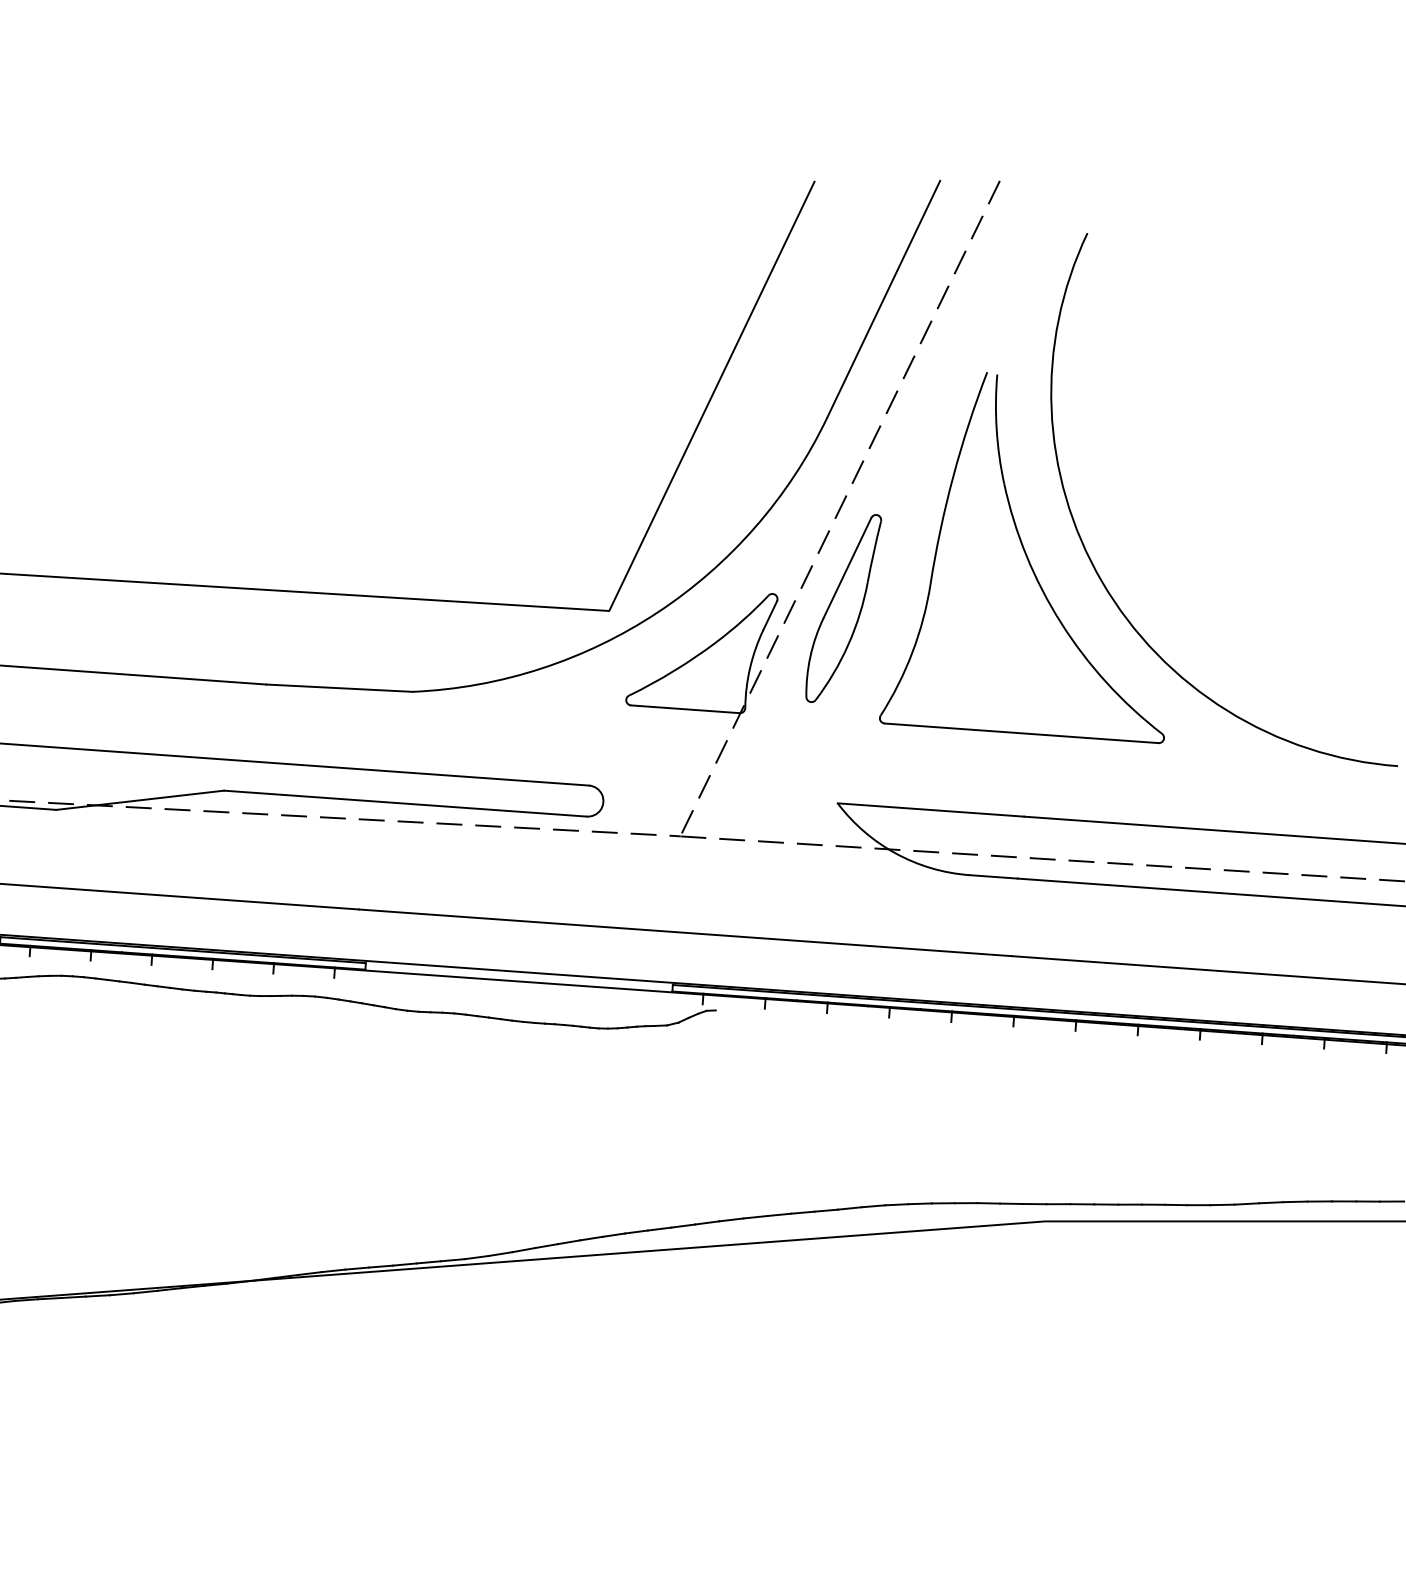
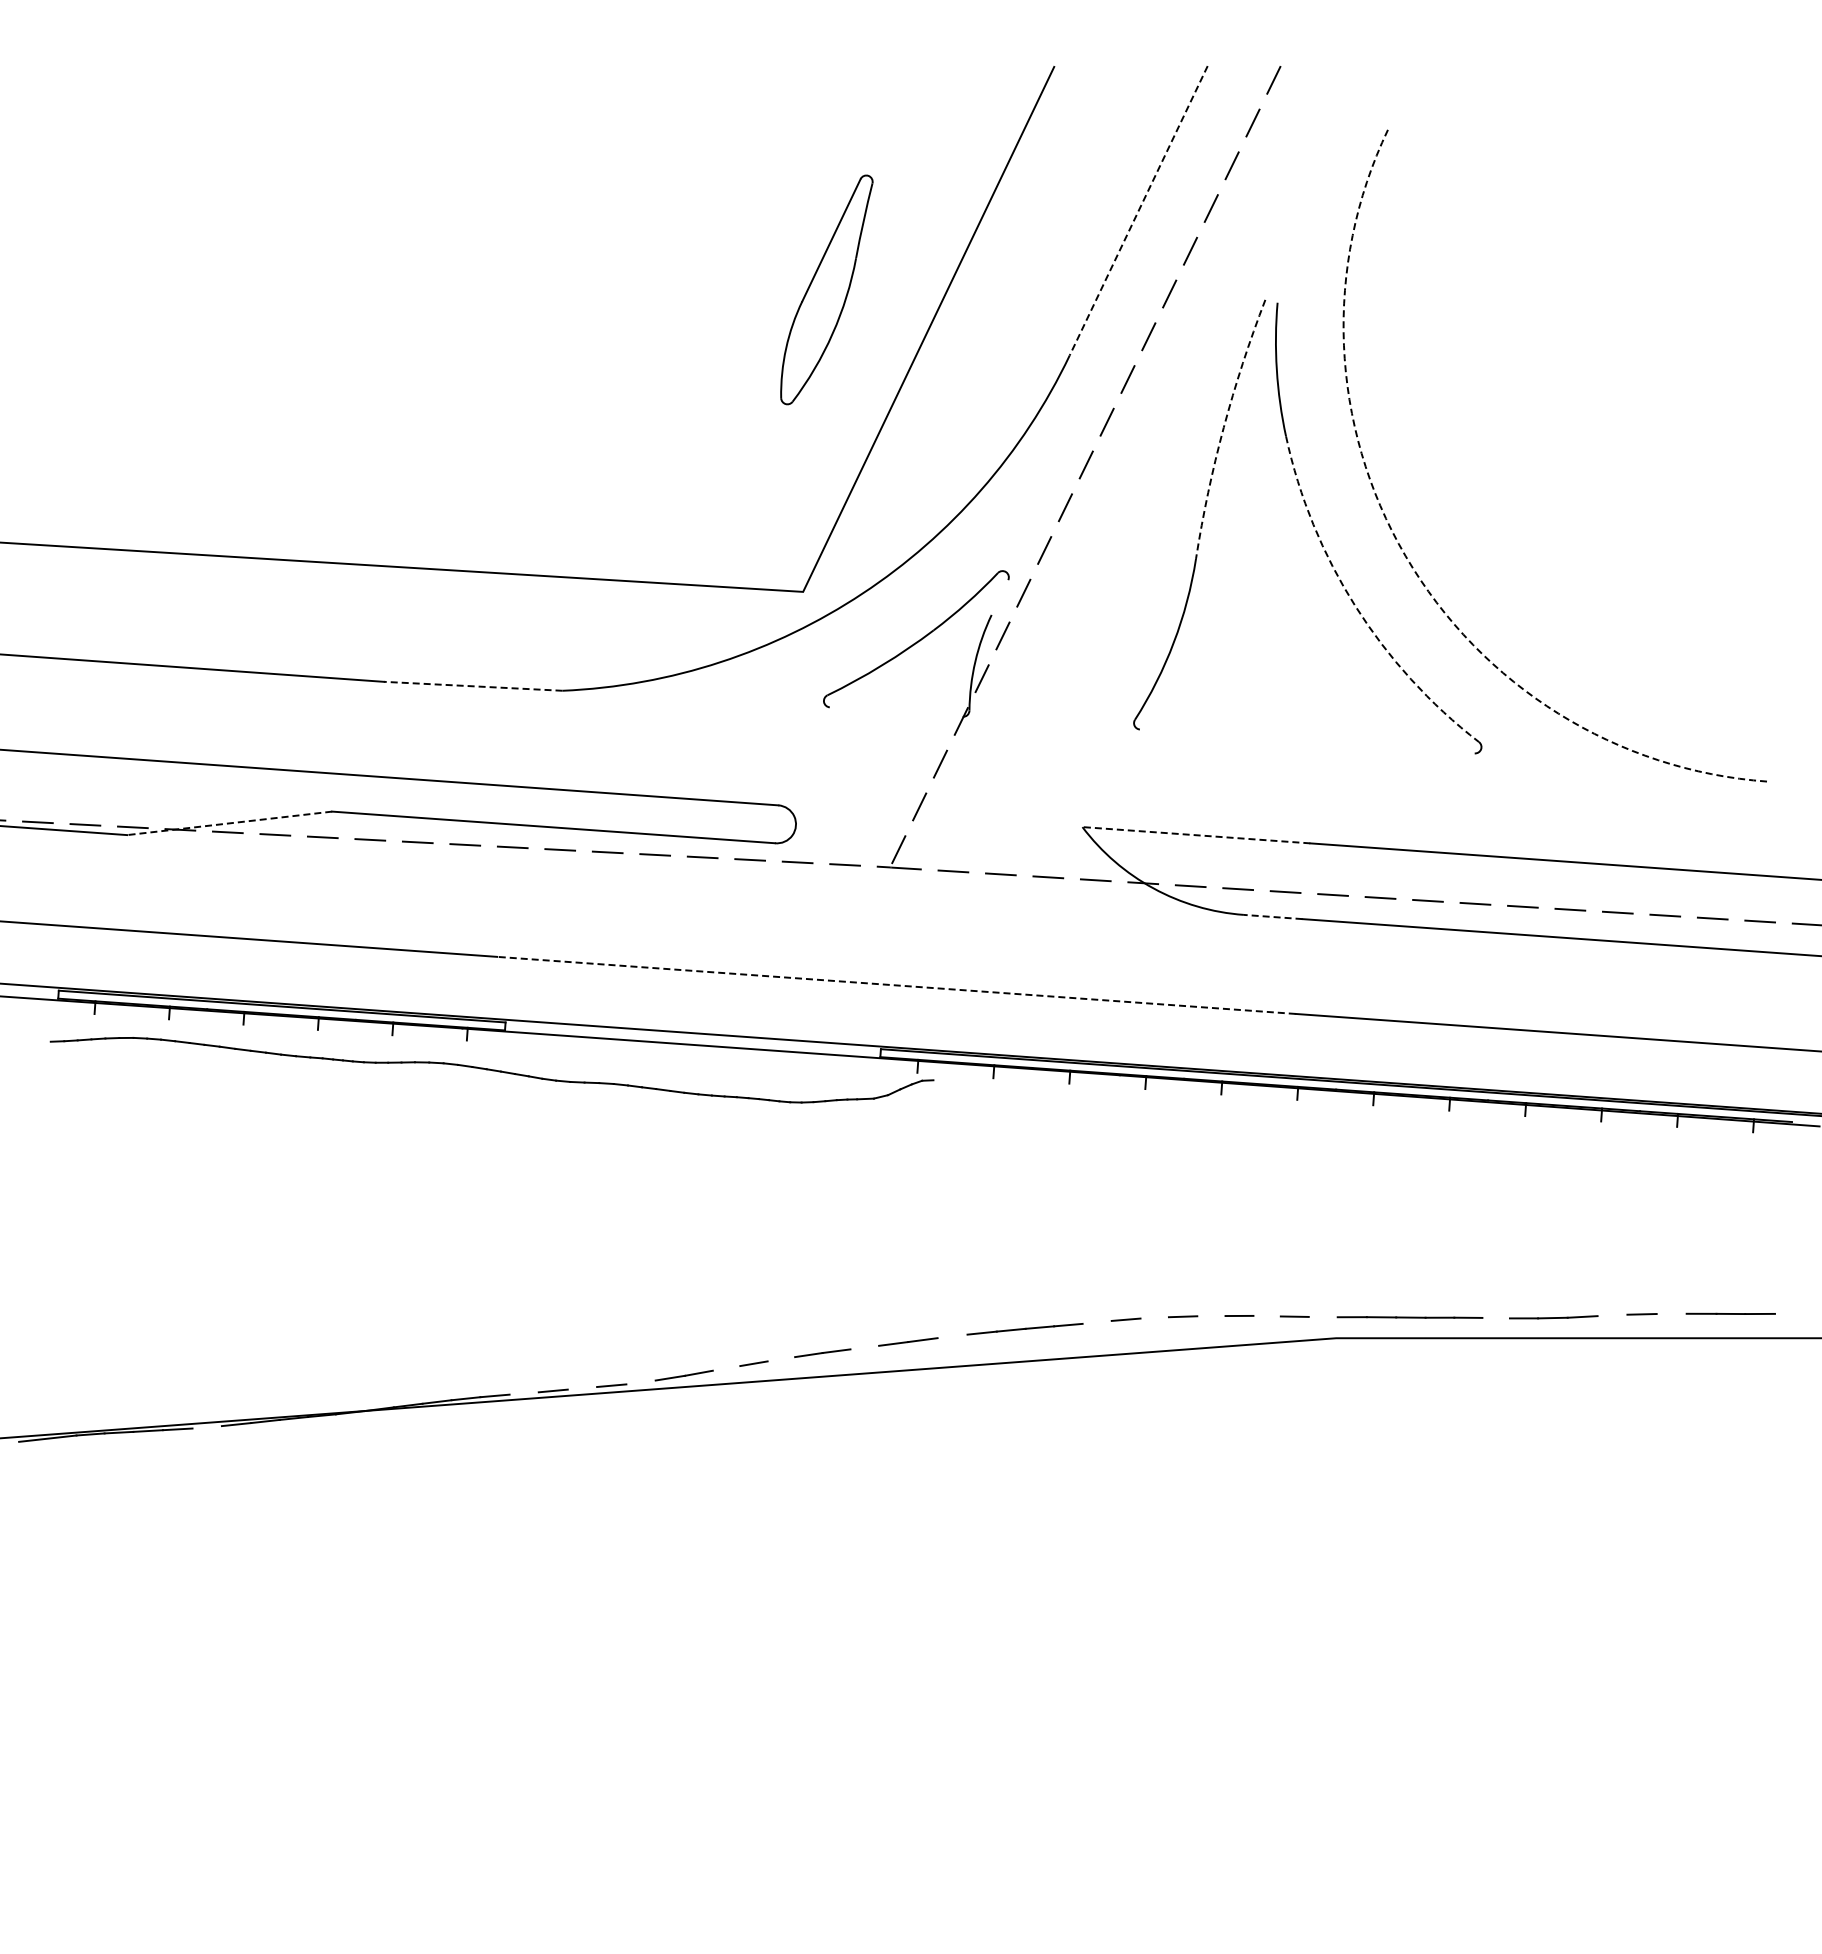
line: (883, 299) -> (1138, 211), solid -> dashed
arc: (953, 476) -> (1223, 427), solid -> dashed
arc: (1101, 582) -> (1405, 556), solid -> dashed
part: (843, 608) -> (826, 289), moved
line: (769, 615) -> (999, 597), removed
arc: (1061, 622) -> (1355, 606), solid -> dashed
line: (338, 688) -> (472, 686), solid -> dashed
line: (684, 708) -> (895, 711), removed
line: (1020, 733) -> (1306, 741), removed
line: (140, 800) -> (229, 823), solid -> dashed
line: (930, 810) -> (1195, 835), solid -> dashed
line: (993, 876) -> (1272, 916), solid -> dashed
line: (684, 932) -> (895, 985), solid -> dashed
line: (1319, 1201) -> (1671, 1313), removed
line: (988, 1202) -> (1266, 1315), removed
line: (1271, 1202) -> (1612, 1315), removed
line: (943, 1203) -> (1211, 1316), removed
line: (1034, 1203) -> (1322, 1316), removed
line: (896, 1204) -> (1154, 1317), removed
line: (1175, 1204) -> (1495, 1317), removed
line: (849, 1207) -> (1096, 1321), removed
line: (731, 1219) -> (952, 1336), removed
line: (659, 1228) -> (864, 1347), removed
line: (591, 1238) -> (781, 1359), removed
line: (546, 1246) -> (726, 1368), removed
line: (476, 1257) -> (640, 1382), removed
line: (428, 1262) -> (582, 1388), removed
line: (380, 1266) -> (523, 1393), removed
line: (121, 1294) -> (206, 1427), removed

